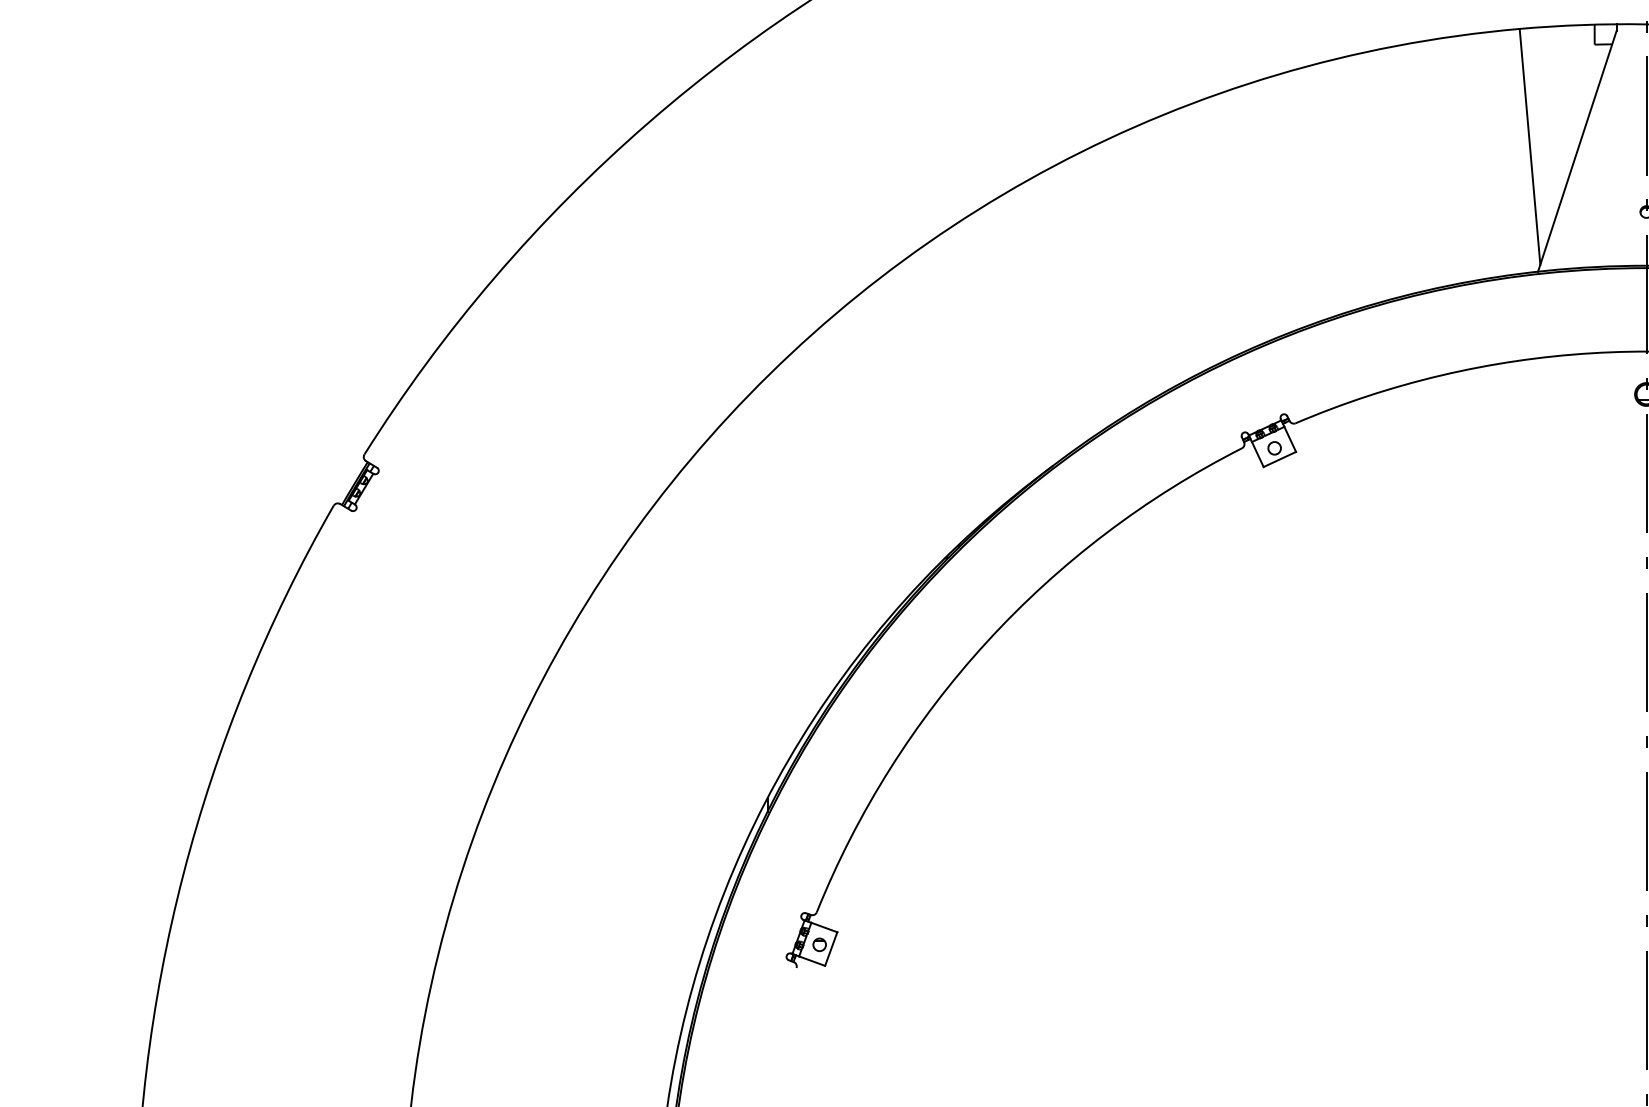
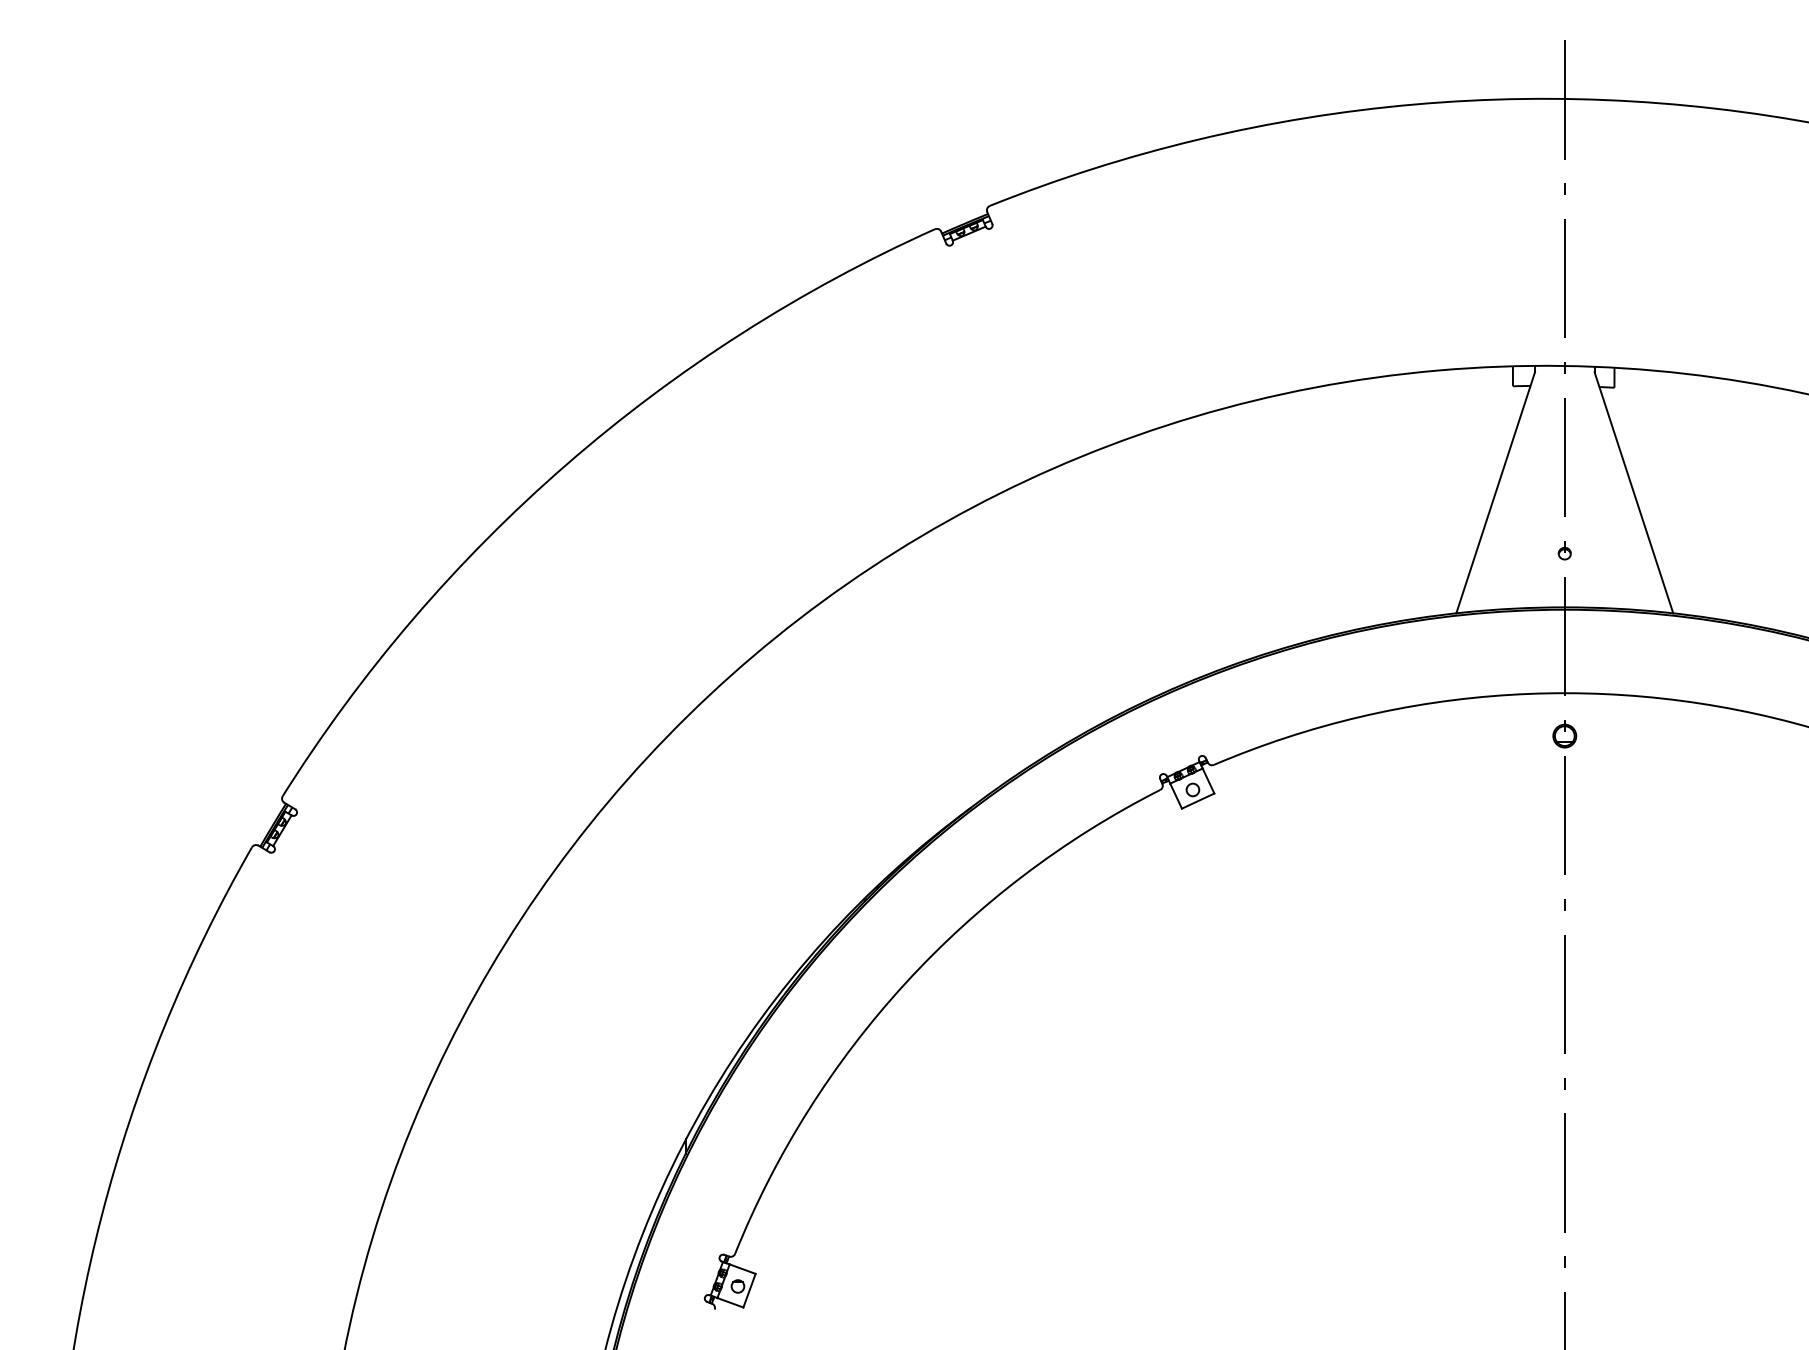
line: (1530, 146) -> (1448, 488), removed

